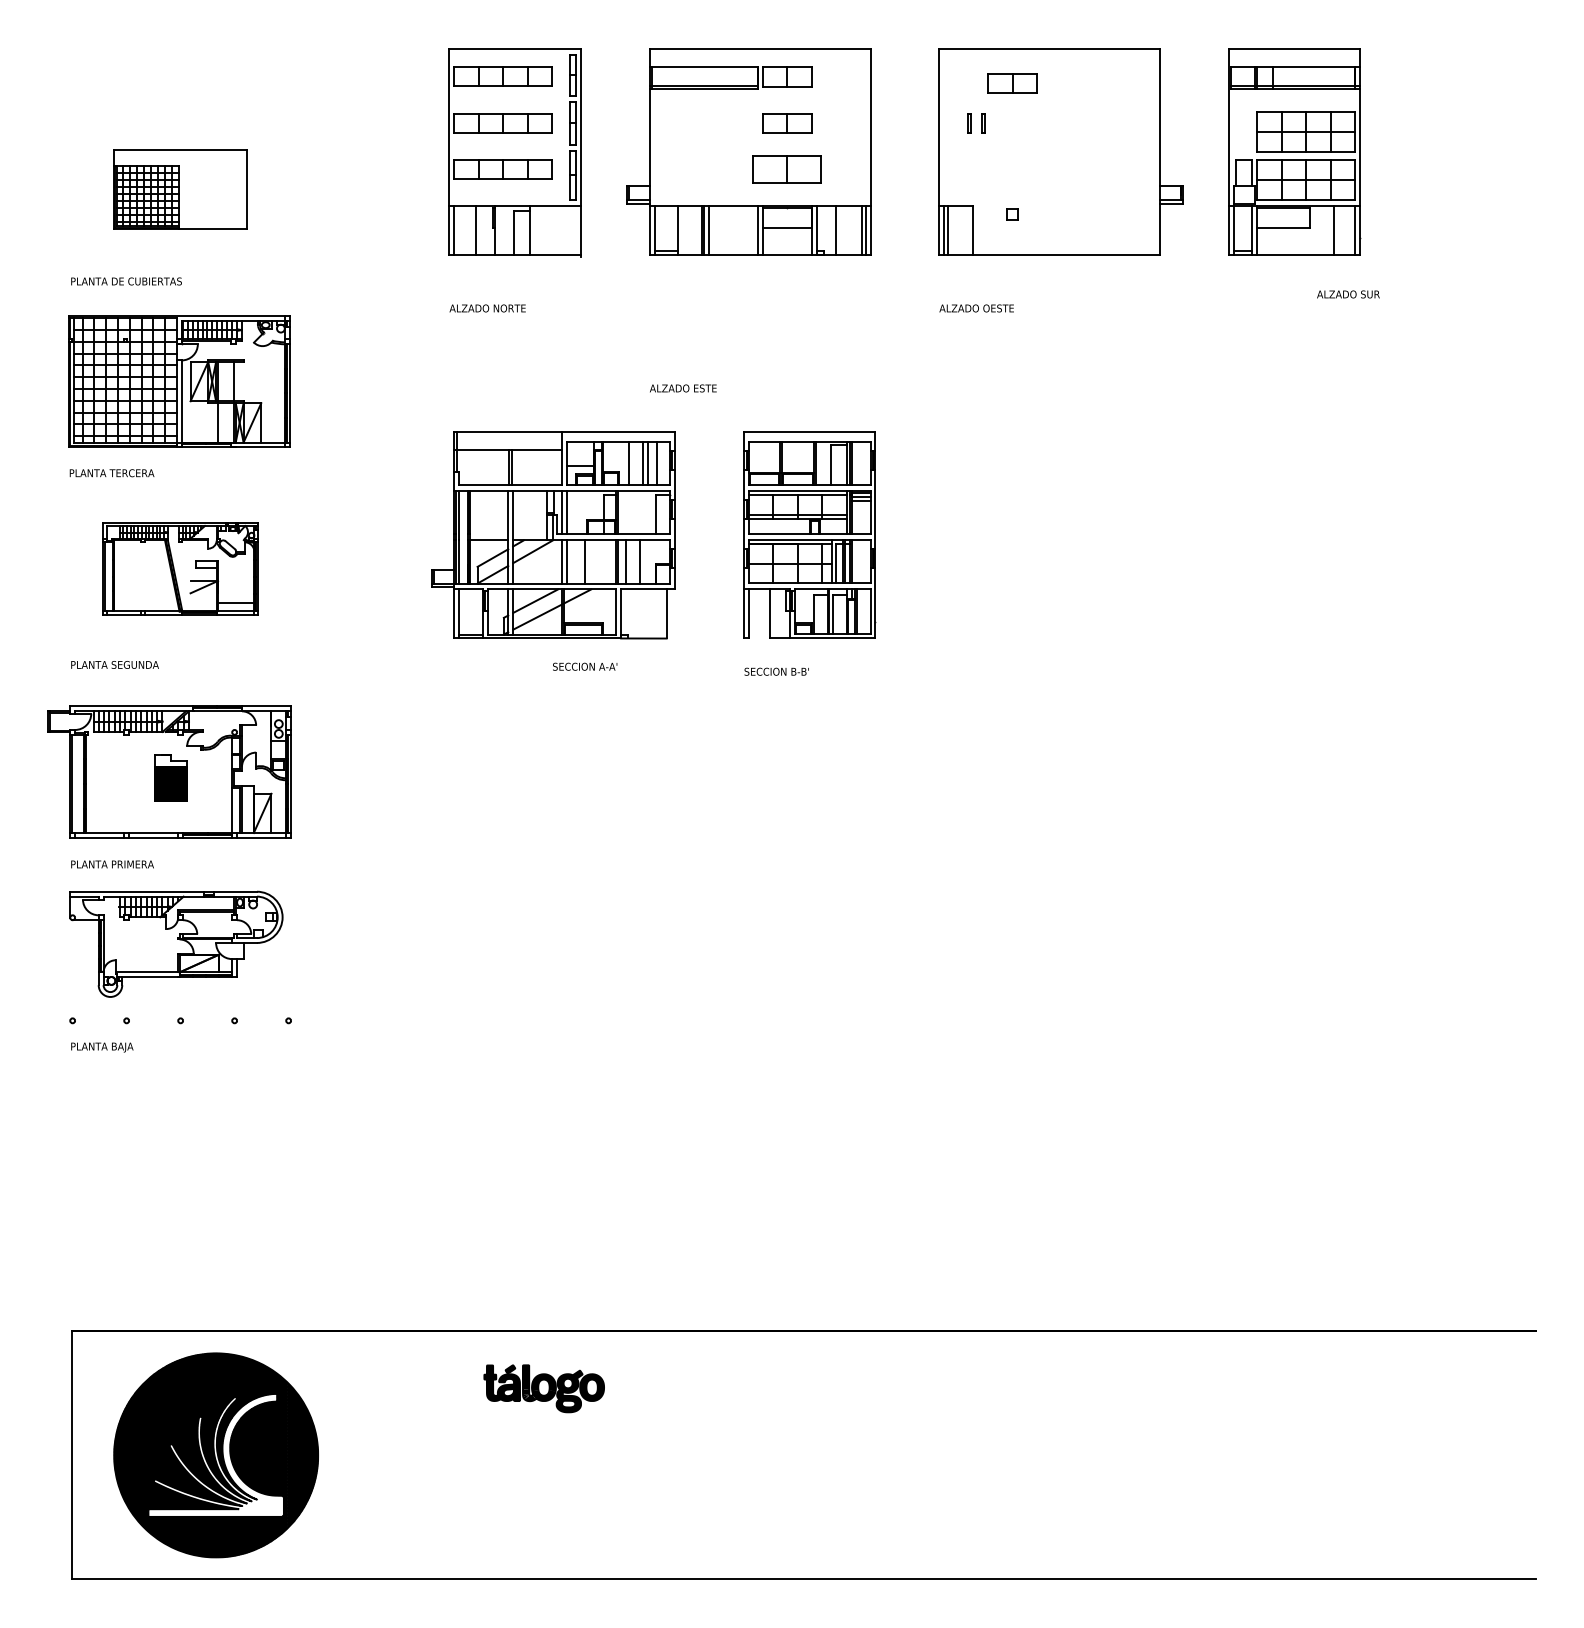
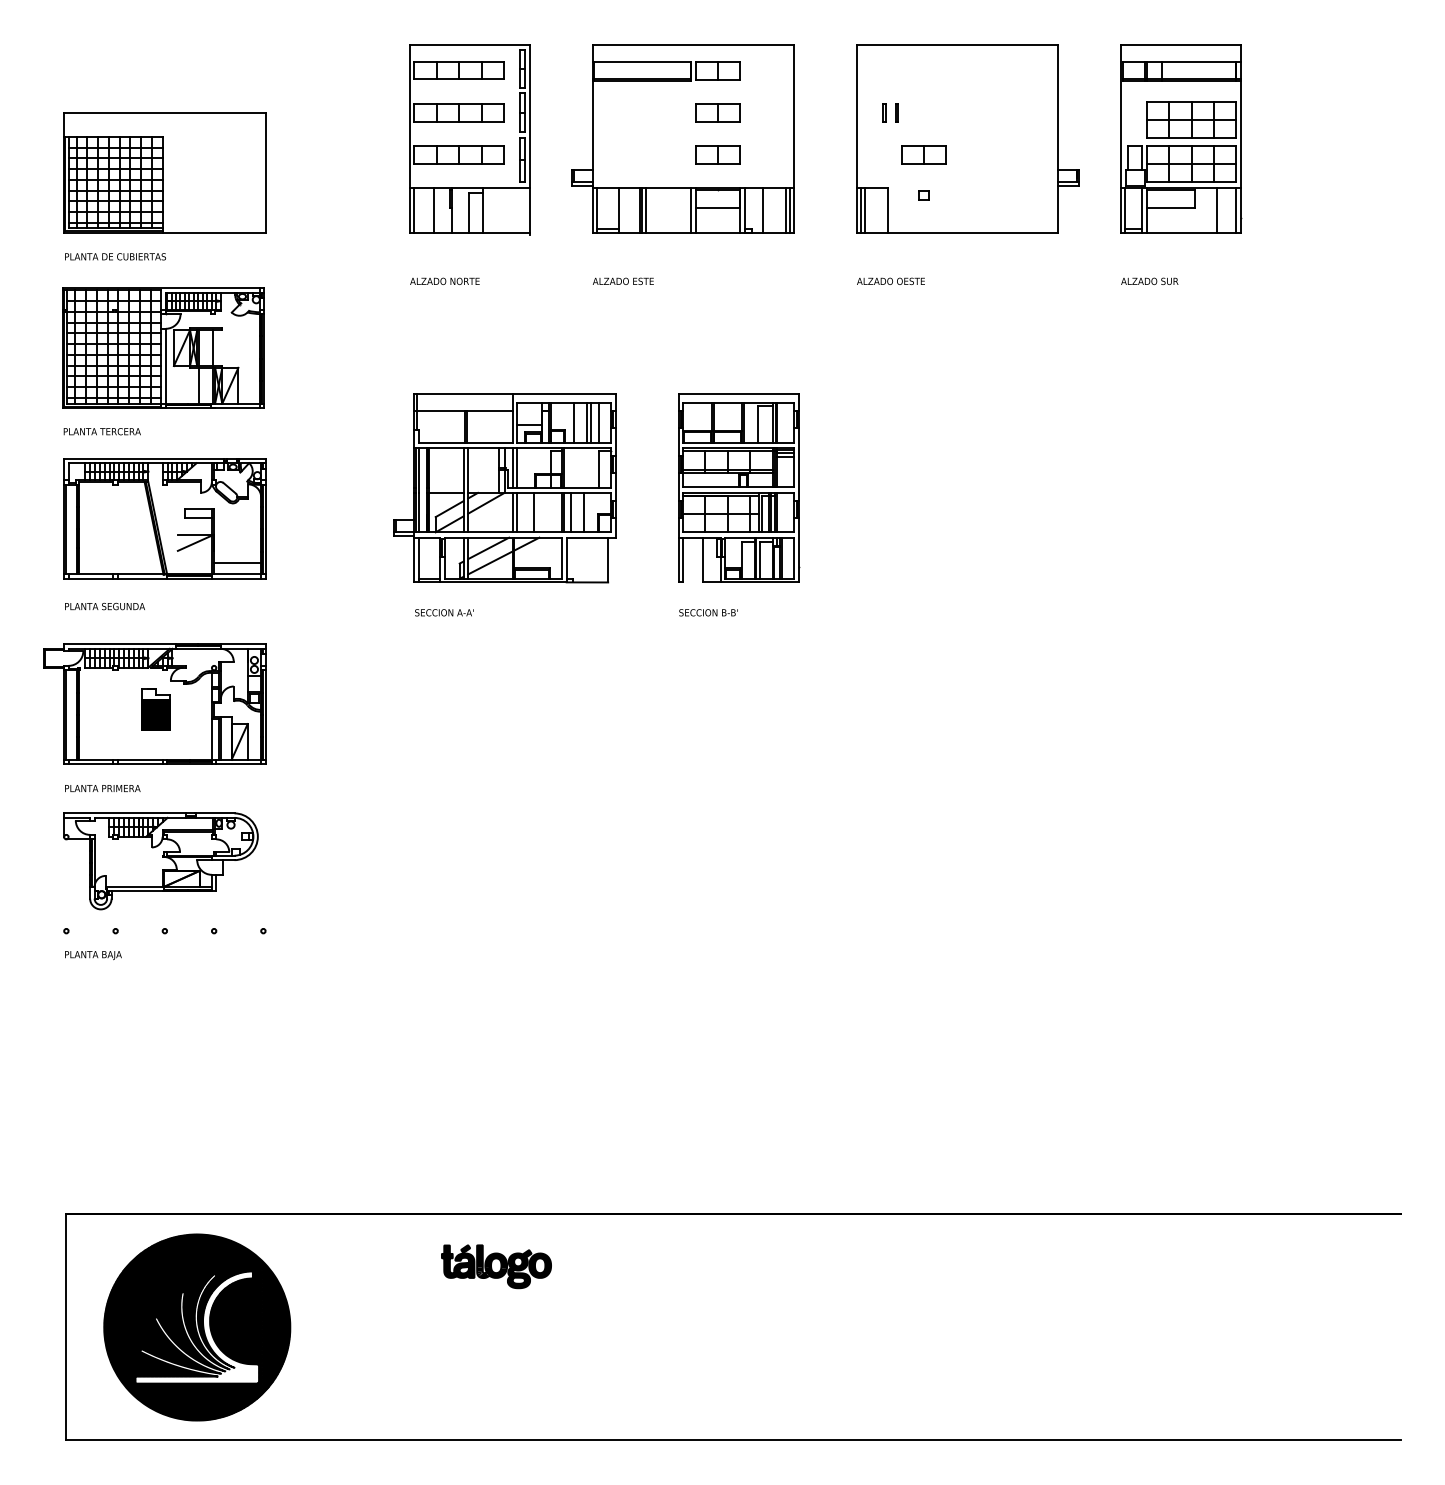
part: (1012, 83) -> (923, 154), moved
part: (787, 169) -> (718, 154), size x0.71
part: (180, 188) -> (164, 171), size x1.67
text: (1348, 294) -> (1149, 281), moved
text: (683, 388) -> (623, 281), moved
part: (180, 568) -> (164, 518), size x1.43
text: (585, 666) -> (444, 612), moved

